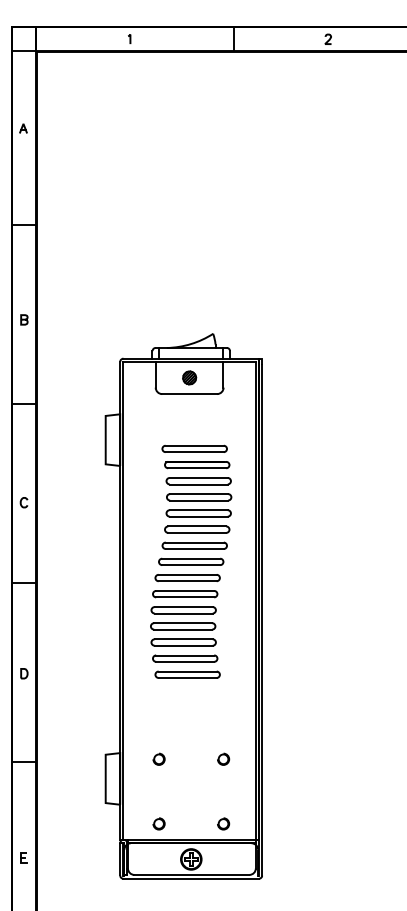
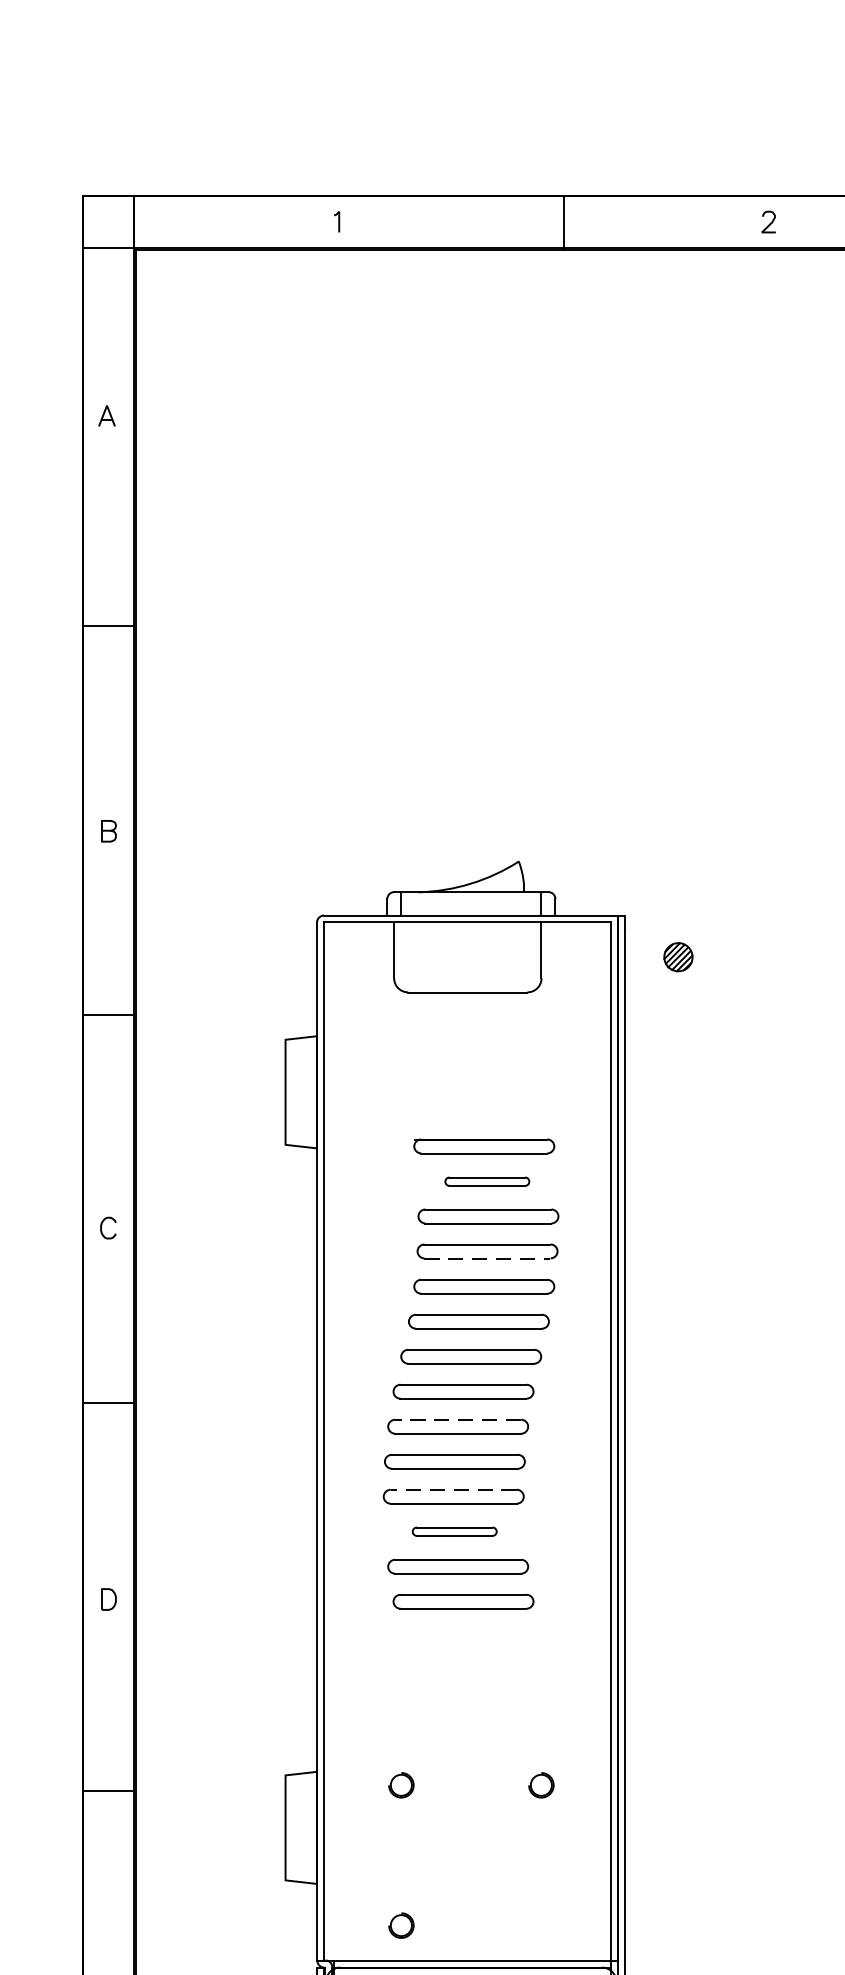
part: (189, 377) -> (678, 956), moved
part: (194, 448) -> (478, 1110), removed
part: (198, 481) -> (487, 1182), size x0.6
line: (199, 516) -> (489, 1258), solid -> dashed
line: (184, 590) -> (456, 1418), solid -> dashed
line: (182, 623) -> (452, 1490), solid -> dashed
part: (183, 642) -> (454, 1531), size x0.6
part: (223, 823) -> (541, 1924), removed

